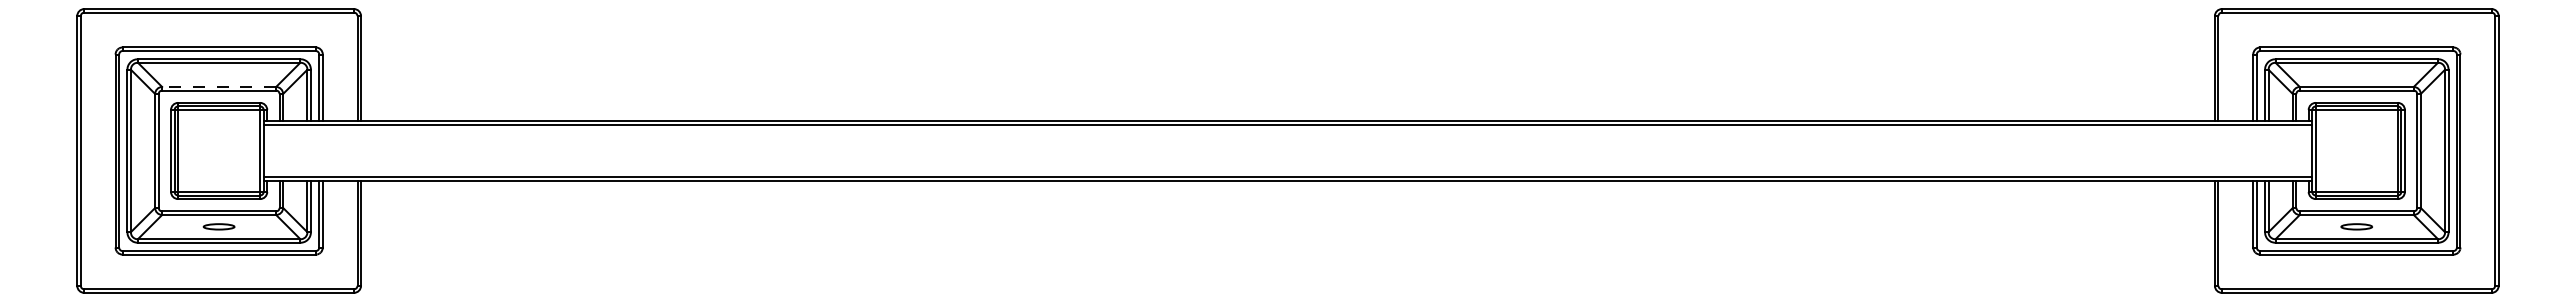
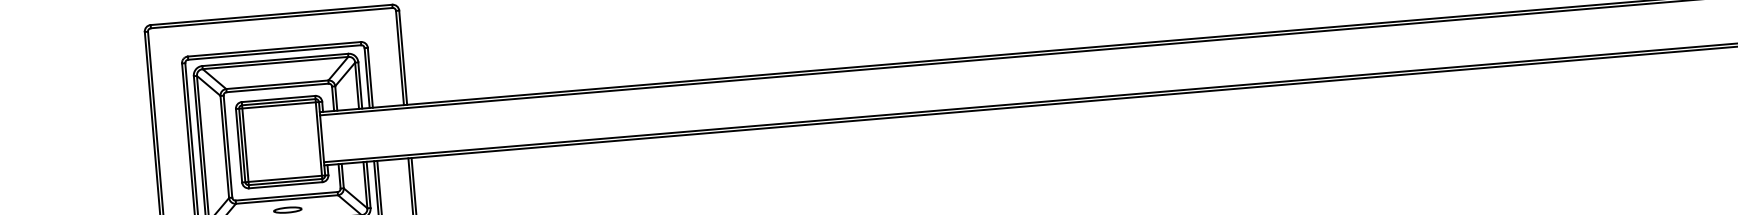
line: (219, 86) -> (277, 84), dashed -> solid

